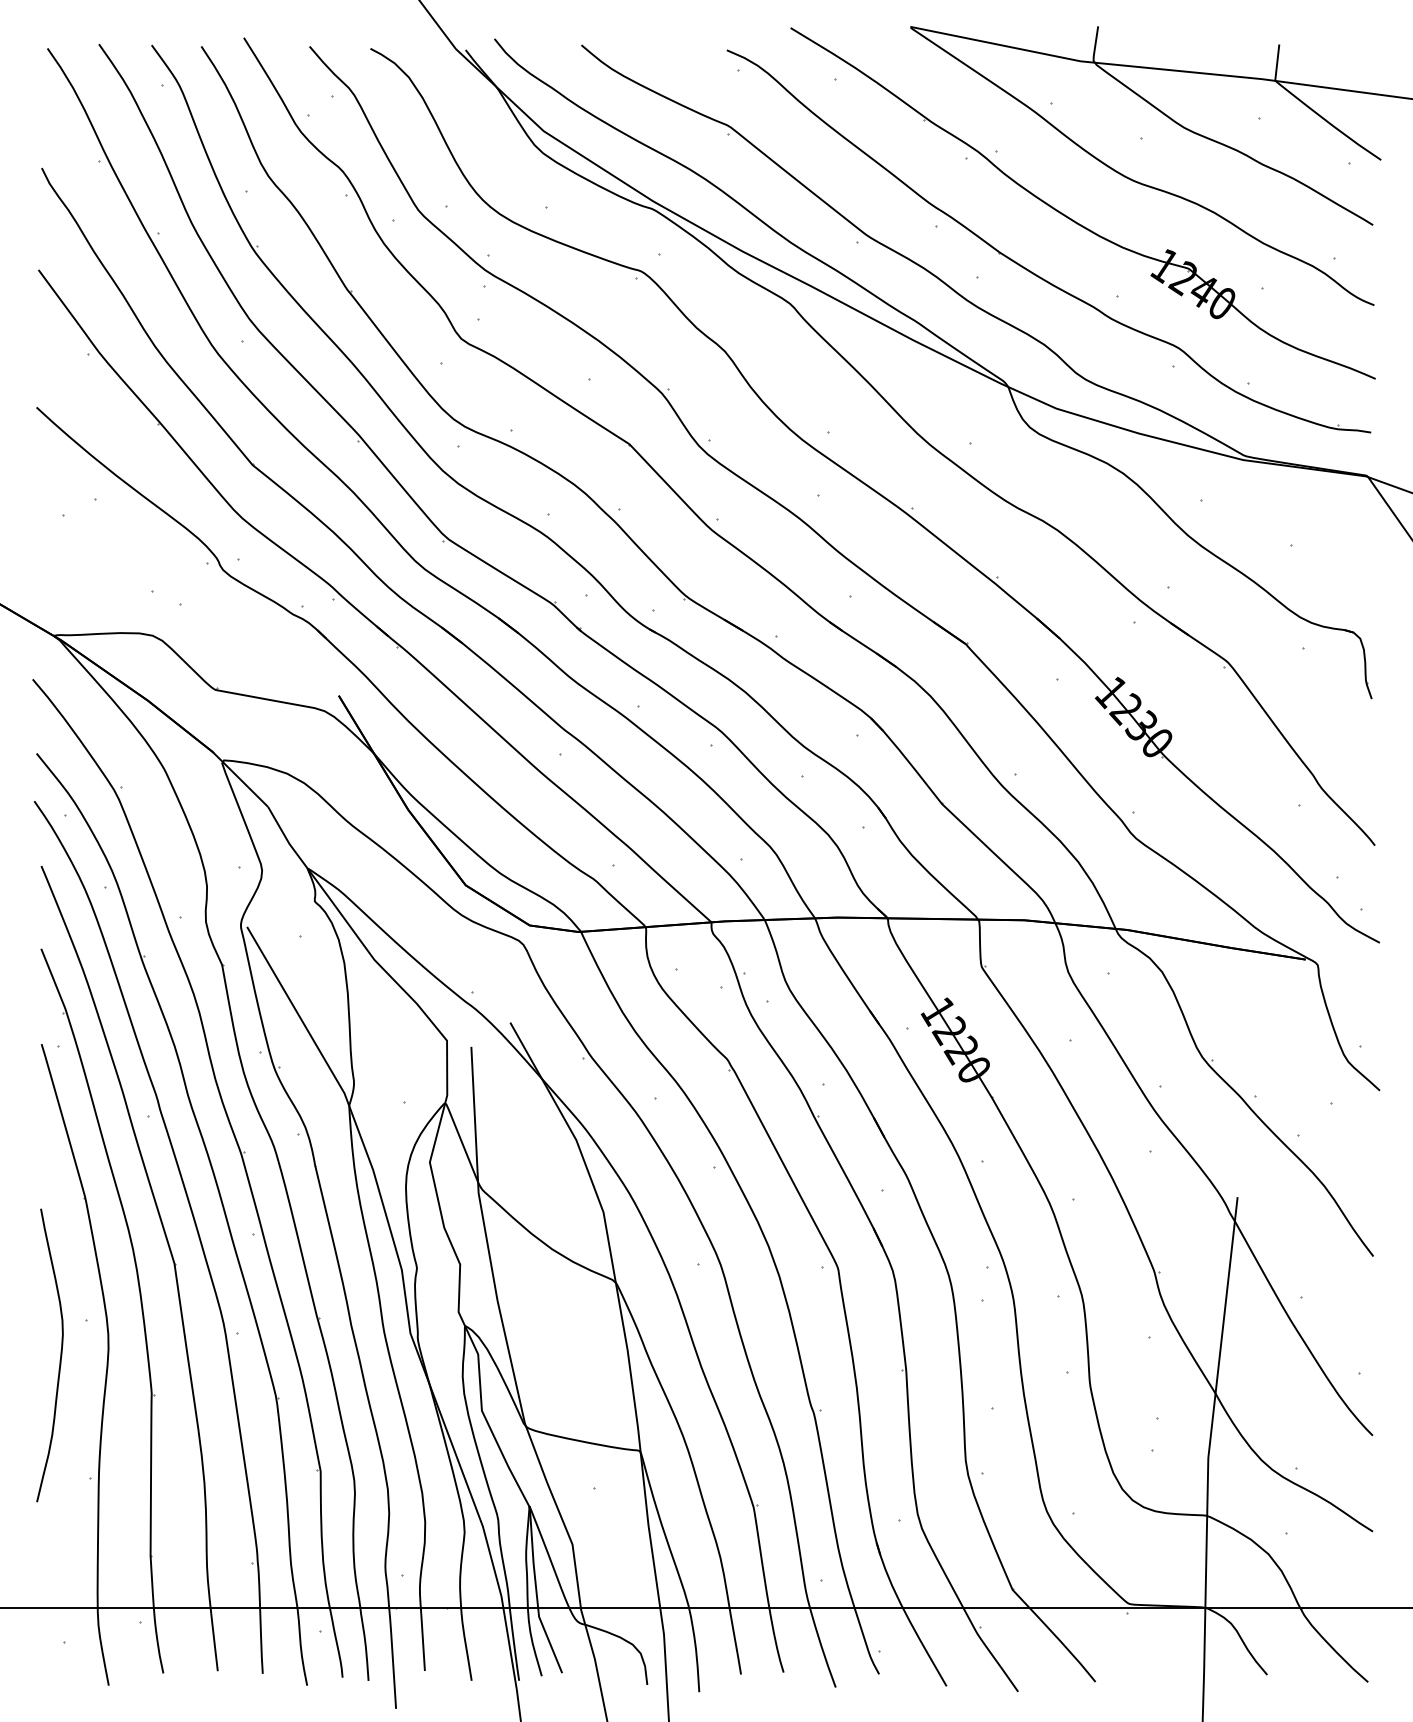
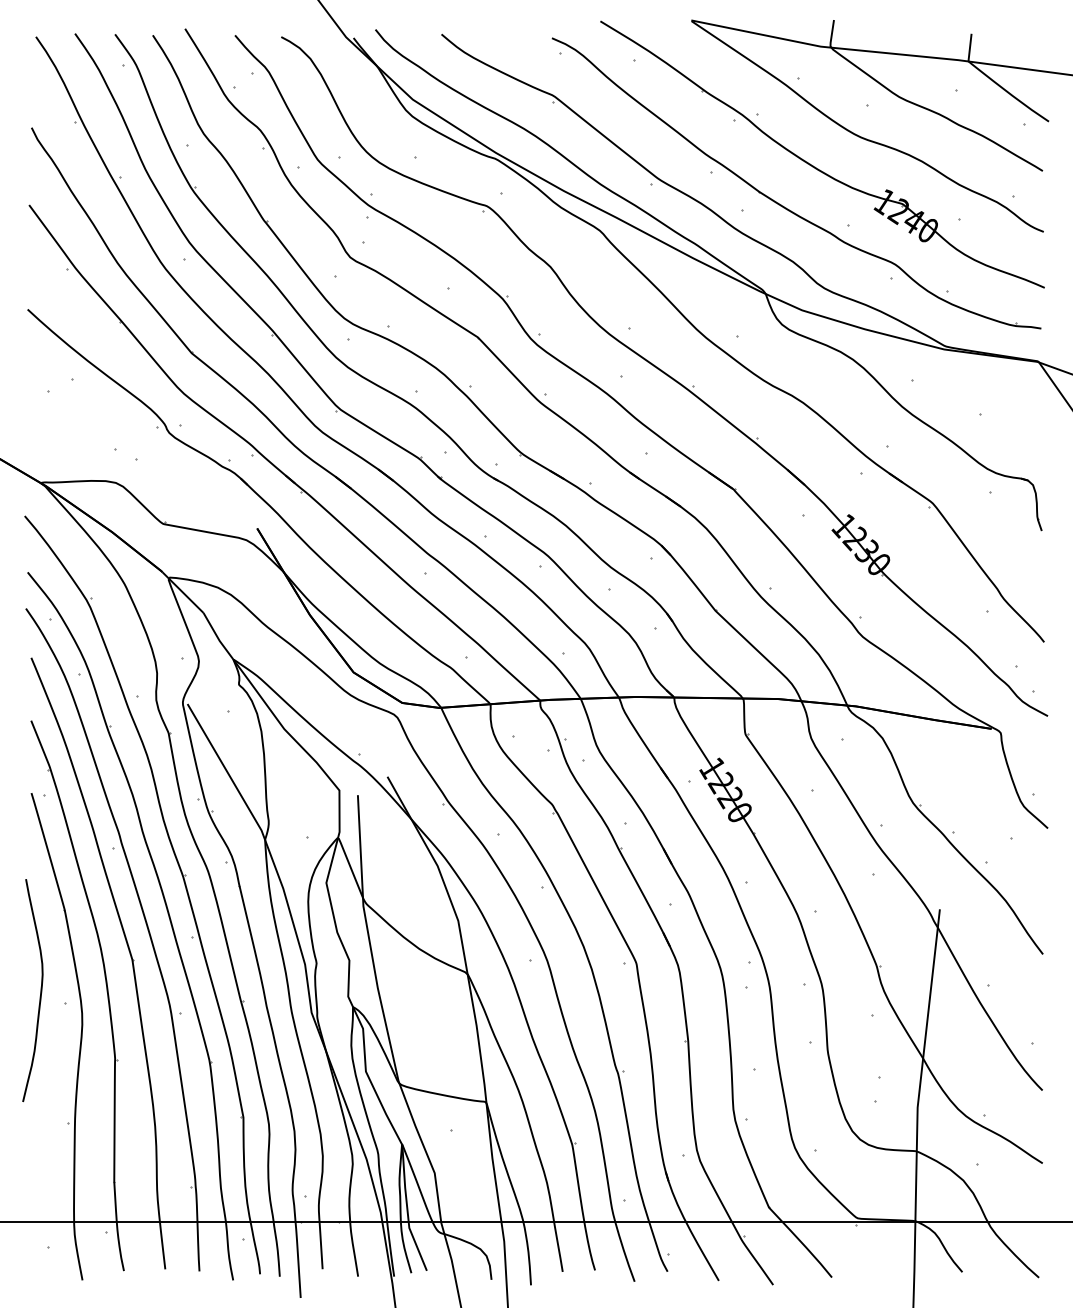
curve: (60, 1355) -> (40, 990), moved

